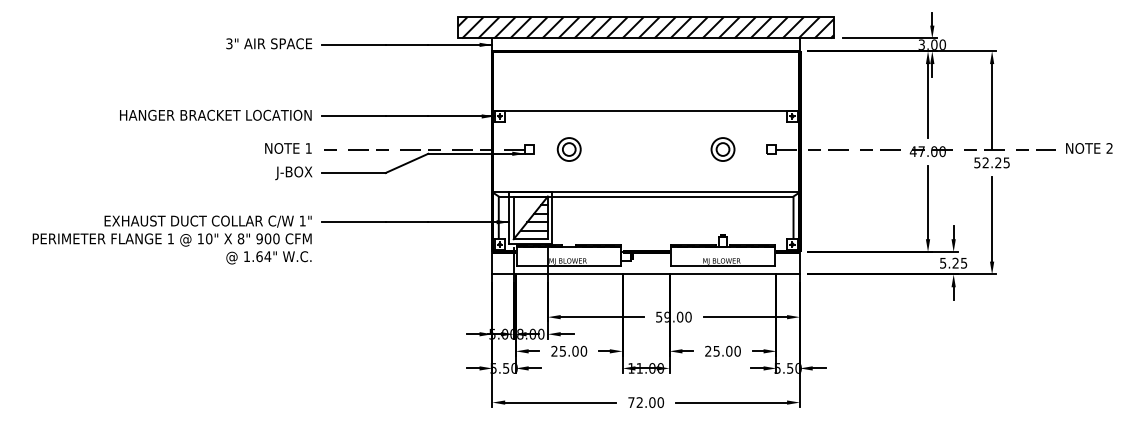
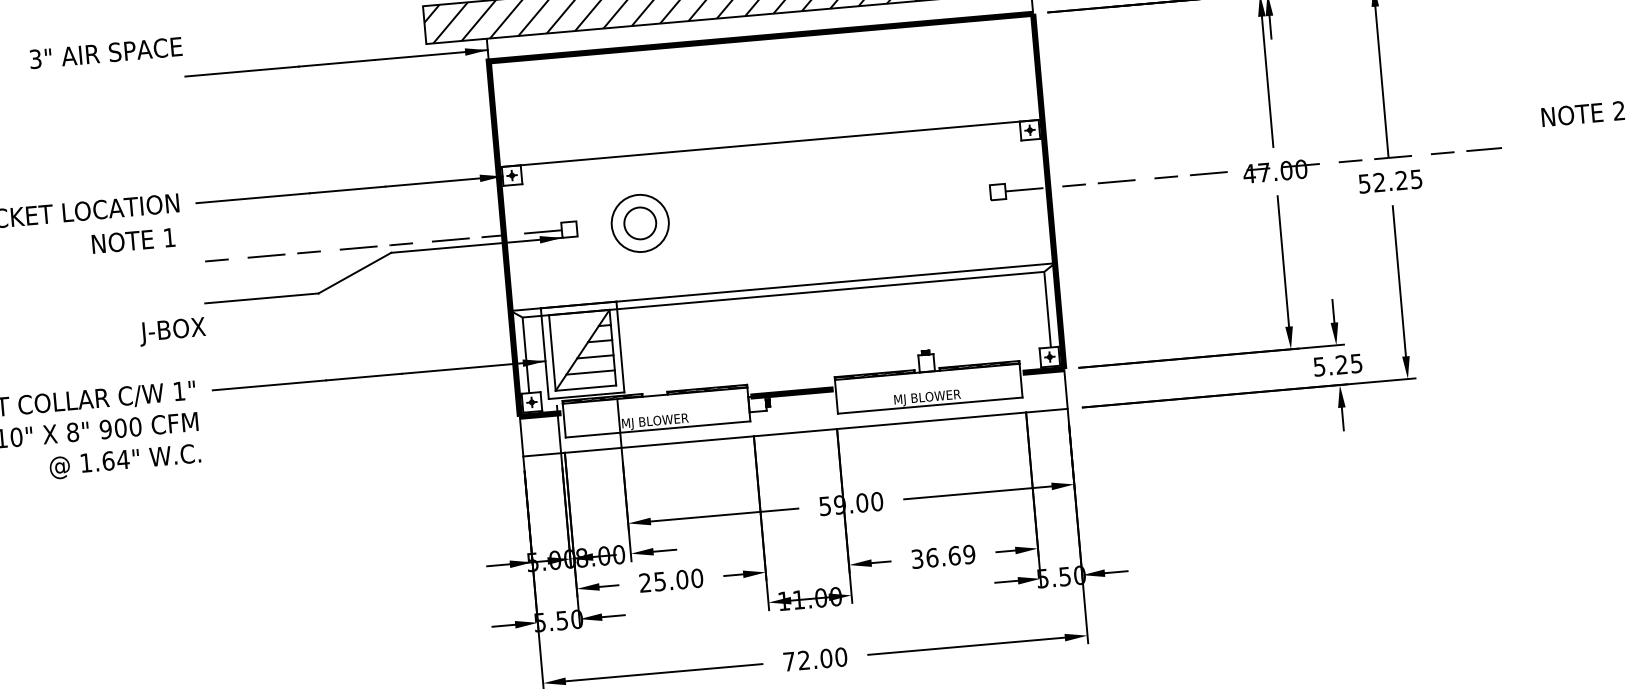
text: (269, 43) -> (106, 52), moved
text: (288, 148) -> (133, 240), moved
text: (1089, 148) -> (1583, 114), moved
part: (568, 149) -> (638, 223), size x1.4
part: (722, 149) -> (911, 199), removed
text: (293, 173) -> (171, 332), moved
text: (722, 350) -> (942, 555), 25.00 -> 36.69

